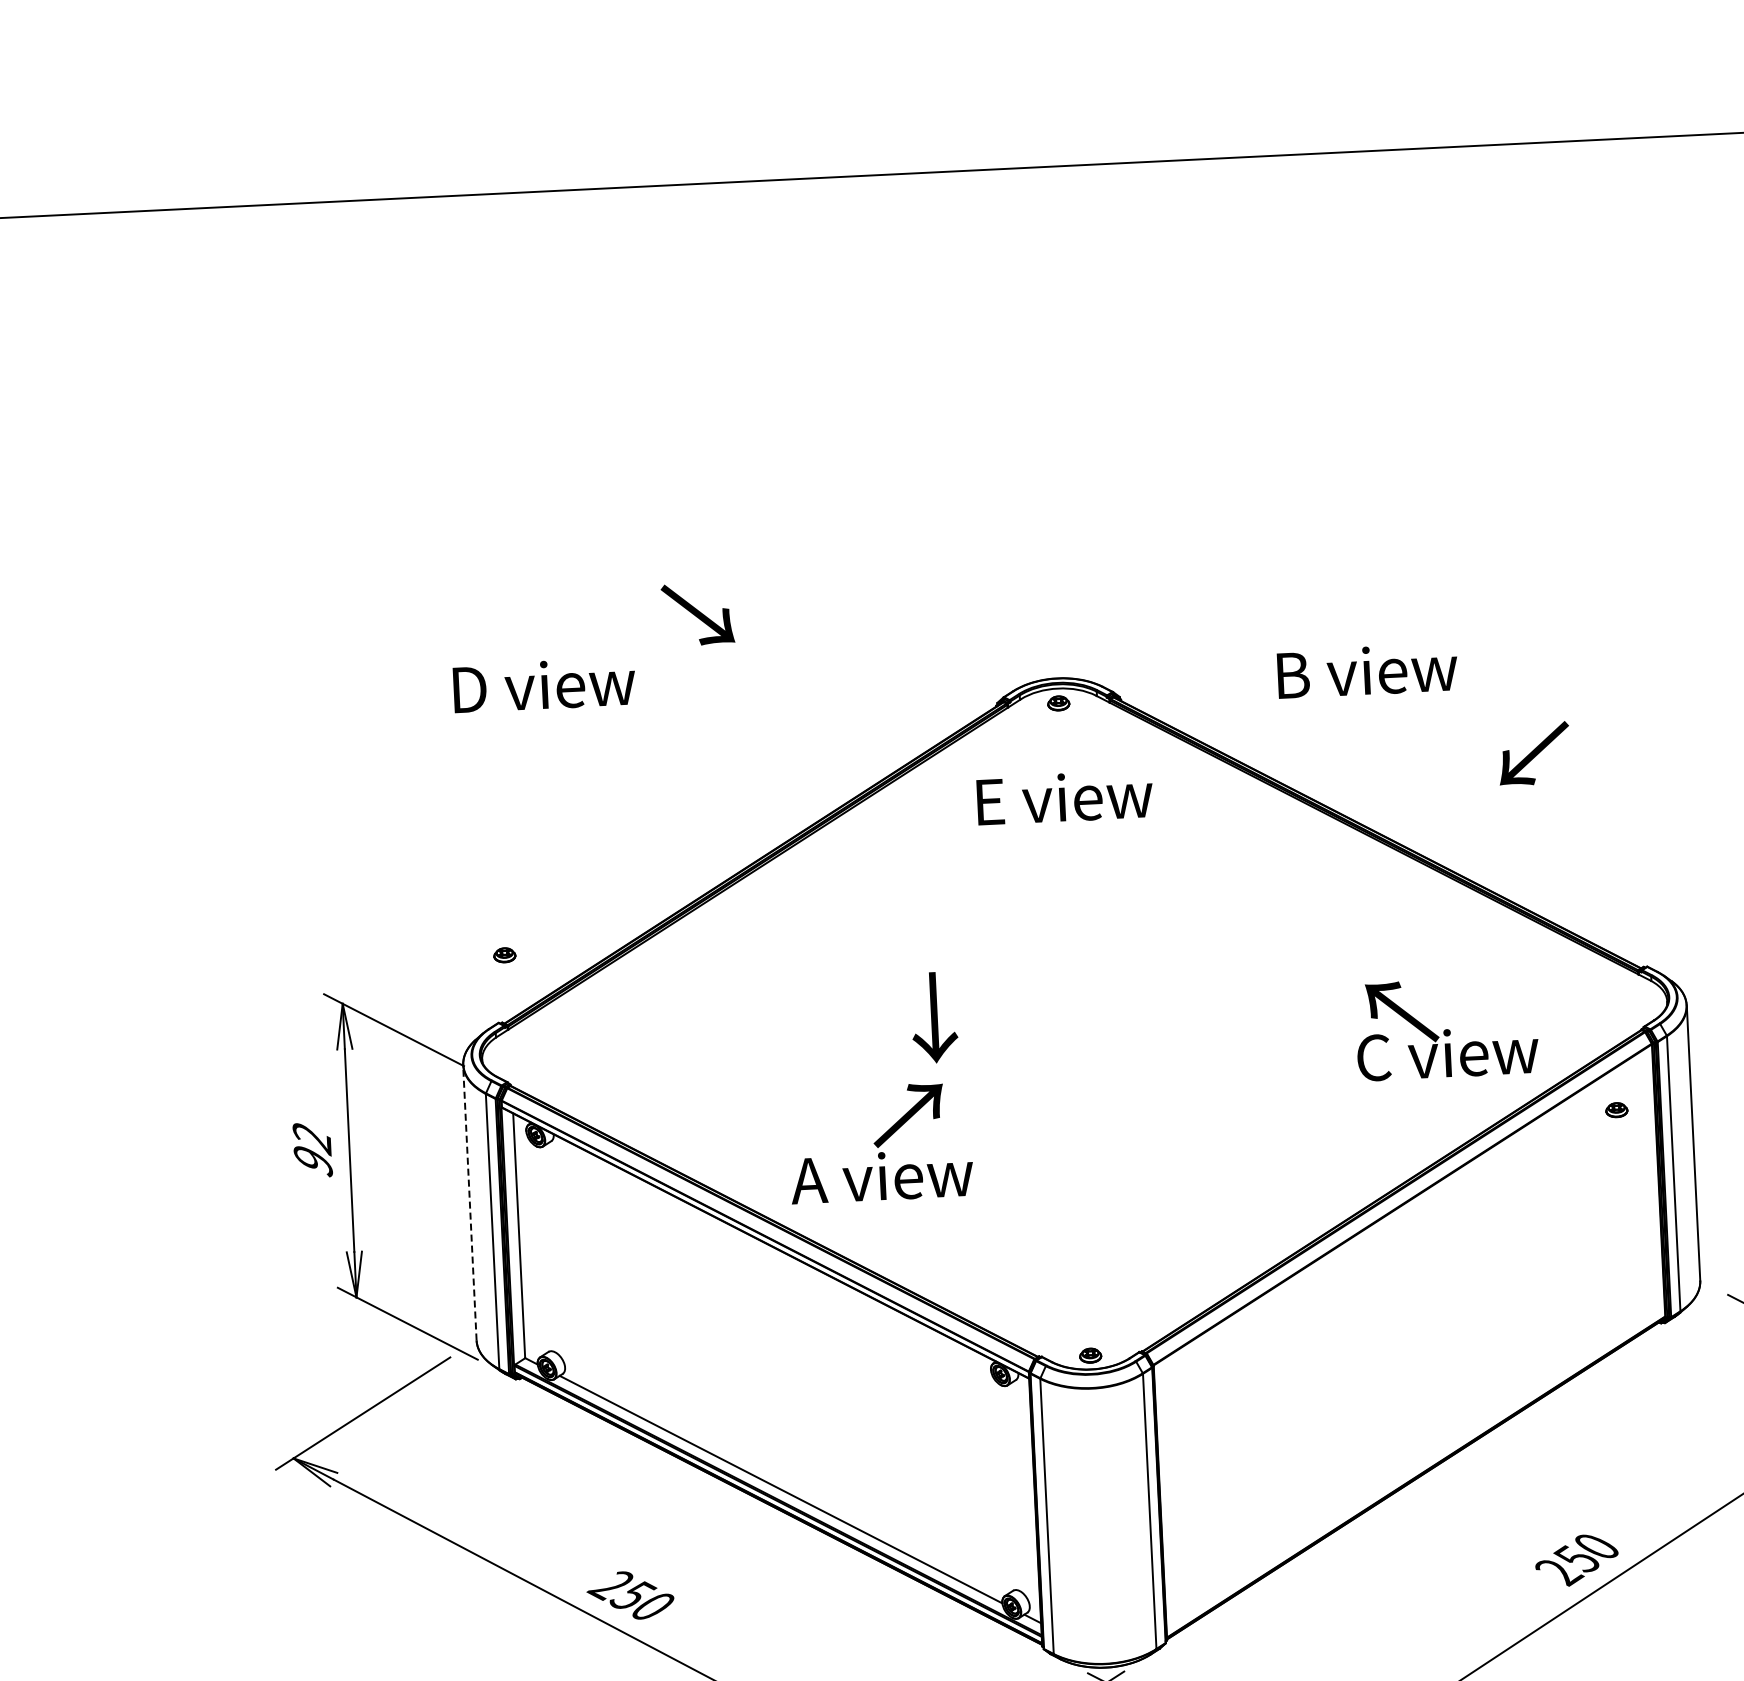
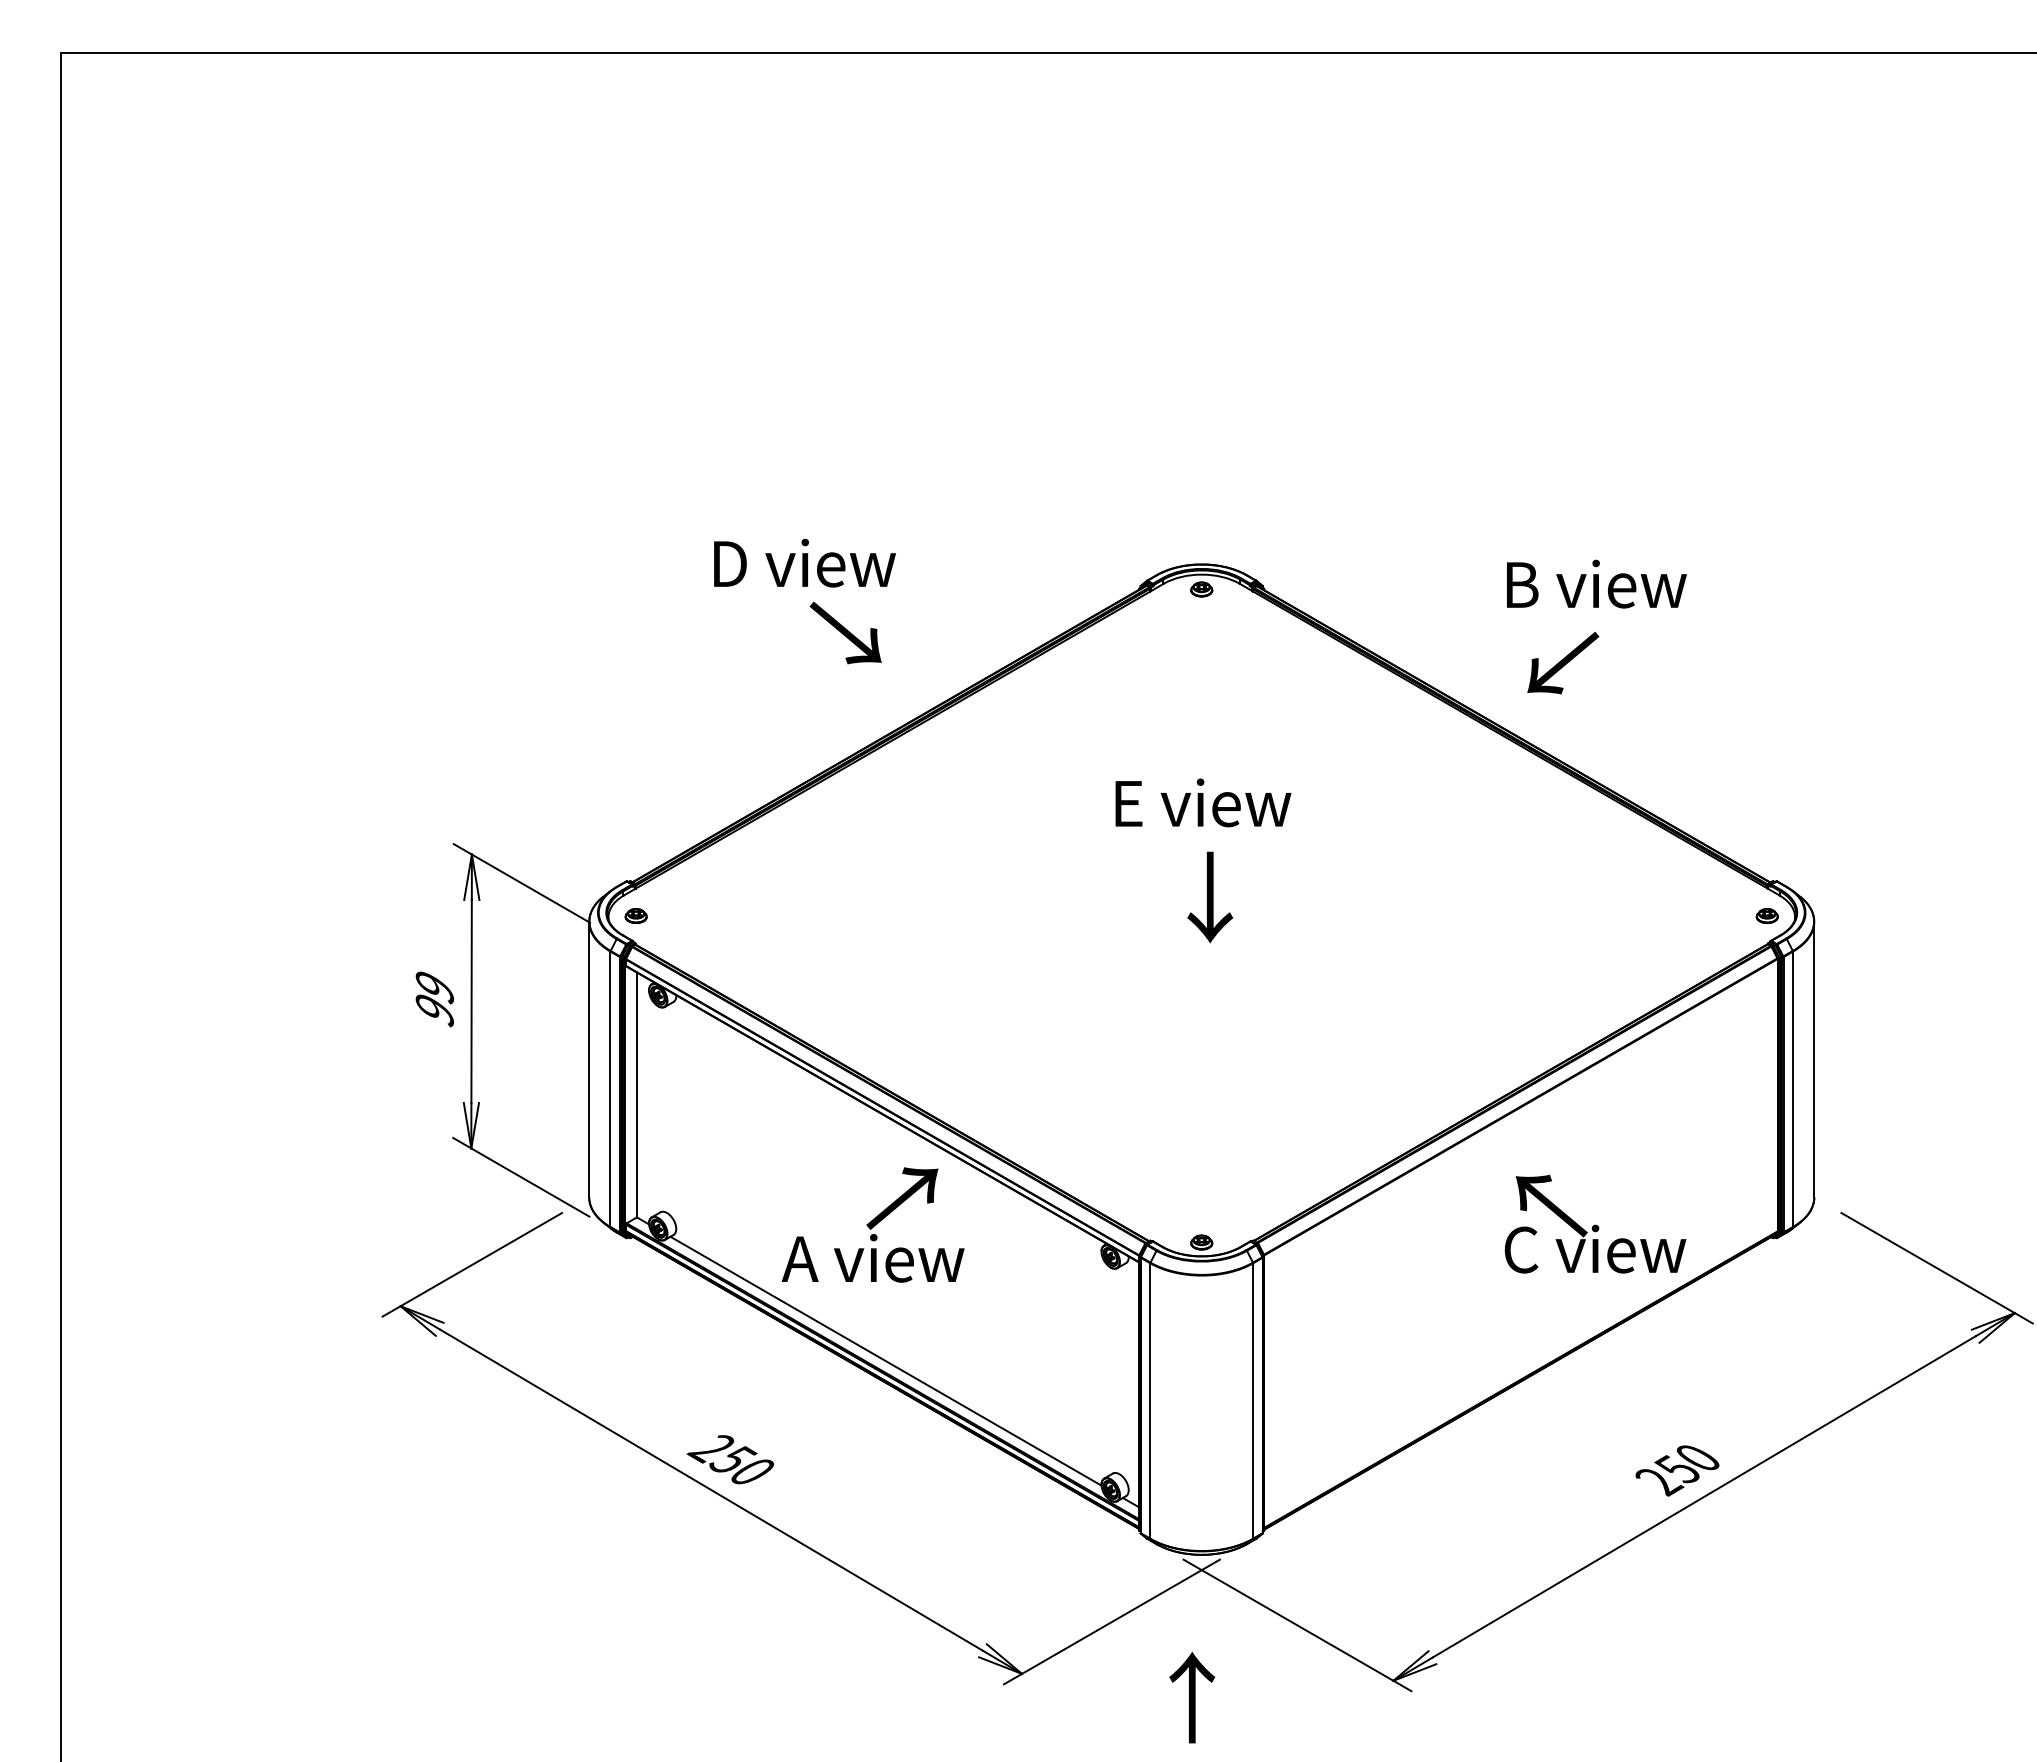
text: (697, 613) -> (845, 632), moved
text: (1367, 670) -> (1596, 583), moved
text: (543, 684) -> (804, 562), moved
text: (1534, 753) -> (1563, 662), moved
text: (1065, 797) -> (1203, 802), moved
part: (504, 954) -> (635, 915), moved
text: (933, 1017) -> (1209, 897), moved
text: (1446, 1027) -> (1595, 1223), moved
part: (1615, 1109) -> (1766, 915), moved
text: (312, 1139) -> (435, 988), 92 -> 99
text: (879, 1142) -> (872, 1224), moved
line: (470, 1202) -> (589, 1059), dashed -> solid

